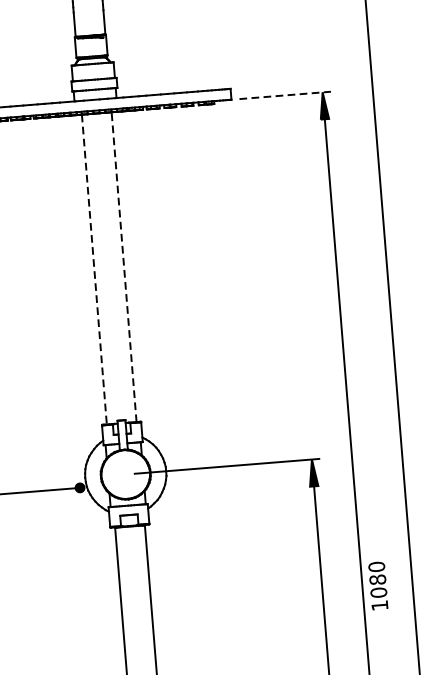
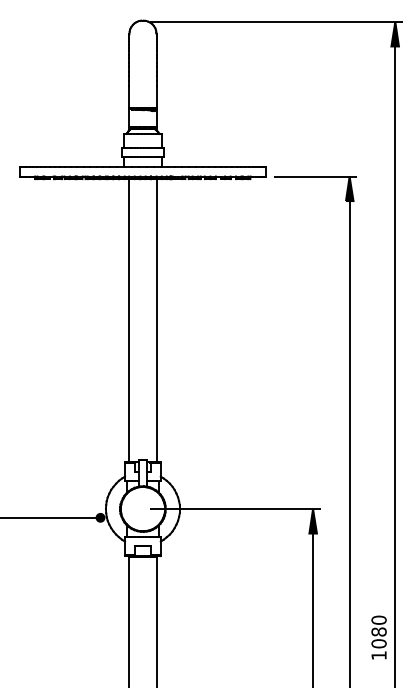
line: (285, 95) -> (315, 176), dashed -> solid
line: (123, 266) -> (156, 320), dashed -> solid
line: (94, 269) -> (129, 320), dashed -> solid
text: (377, 585) -> (378, 637), moved

